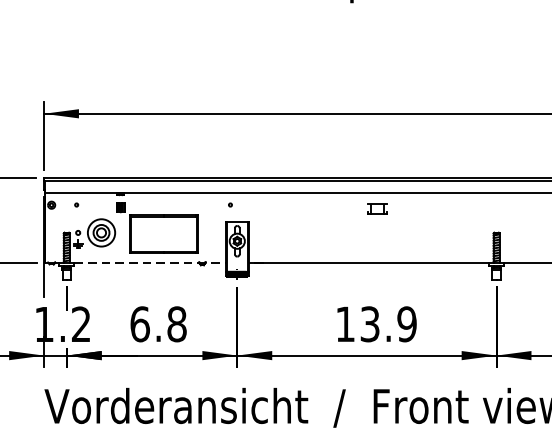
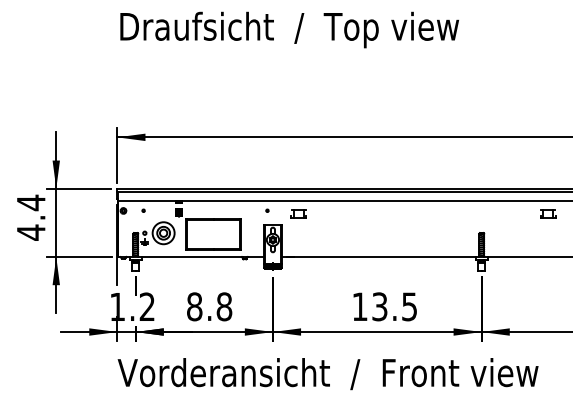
part: (377, 208) -> (298, 213), moved
line: (149, 263) -> (202, 257), dashed -> solid
text: (139, 323) -> (194, 306), 6.8 -> 8.8
text: (406, 323) -> (409, 306), 13.9 -> 13.5

